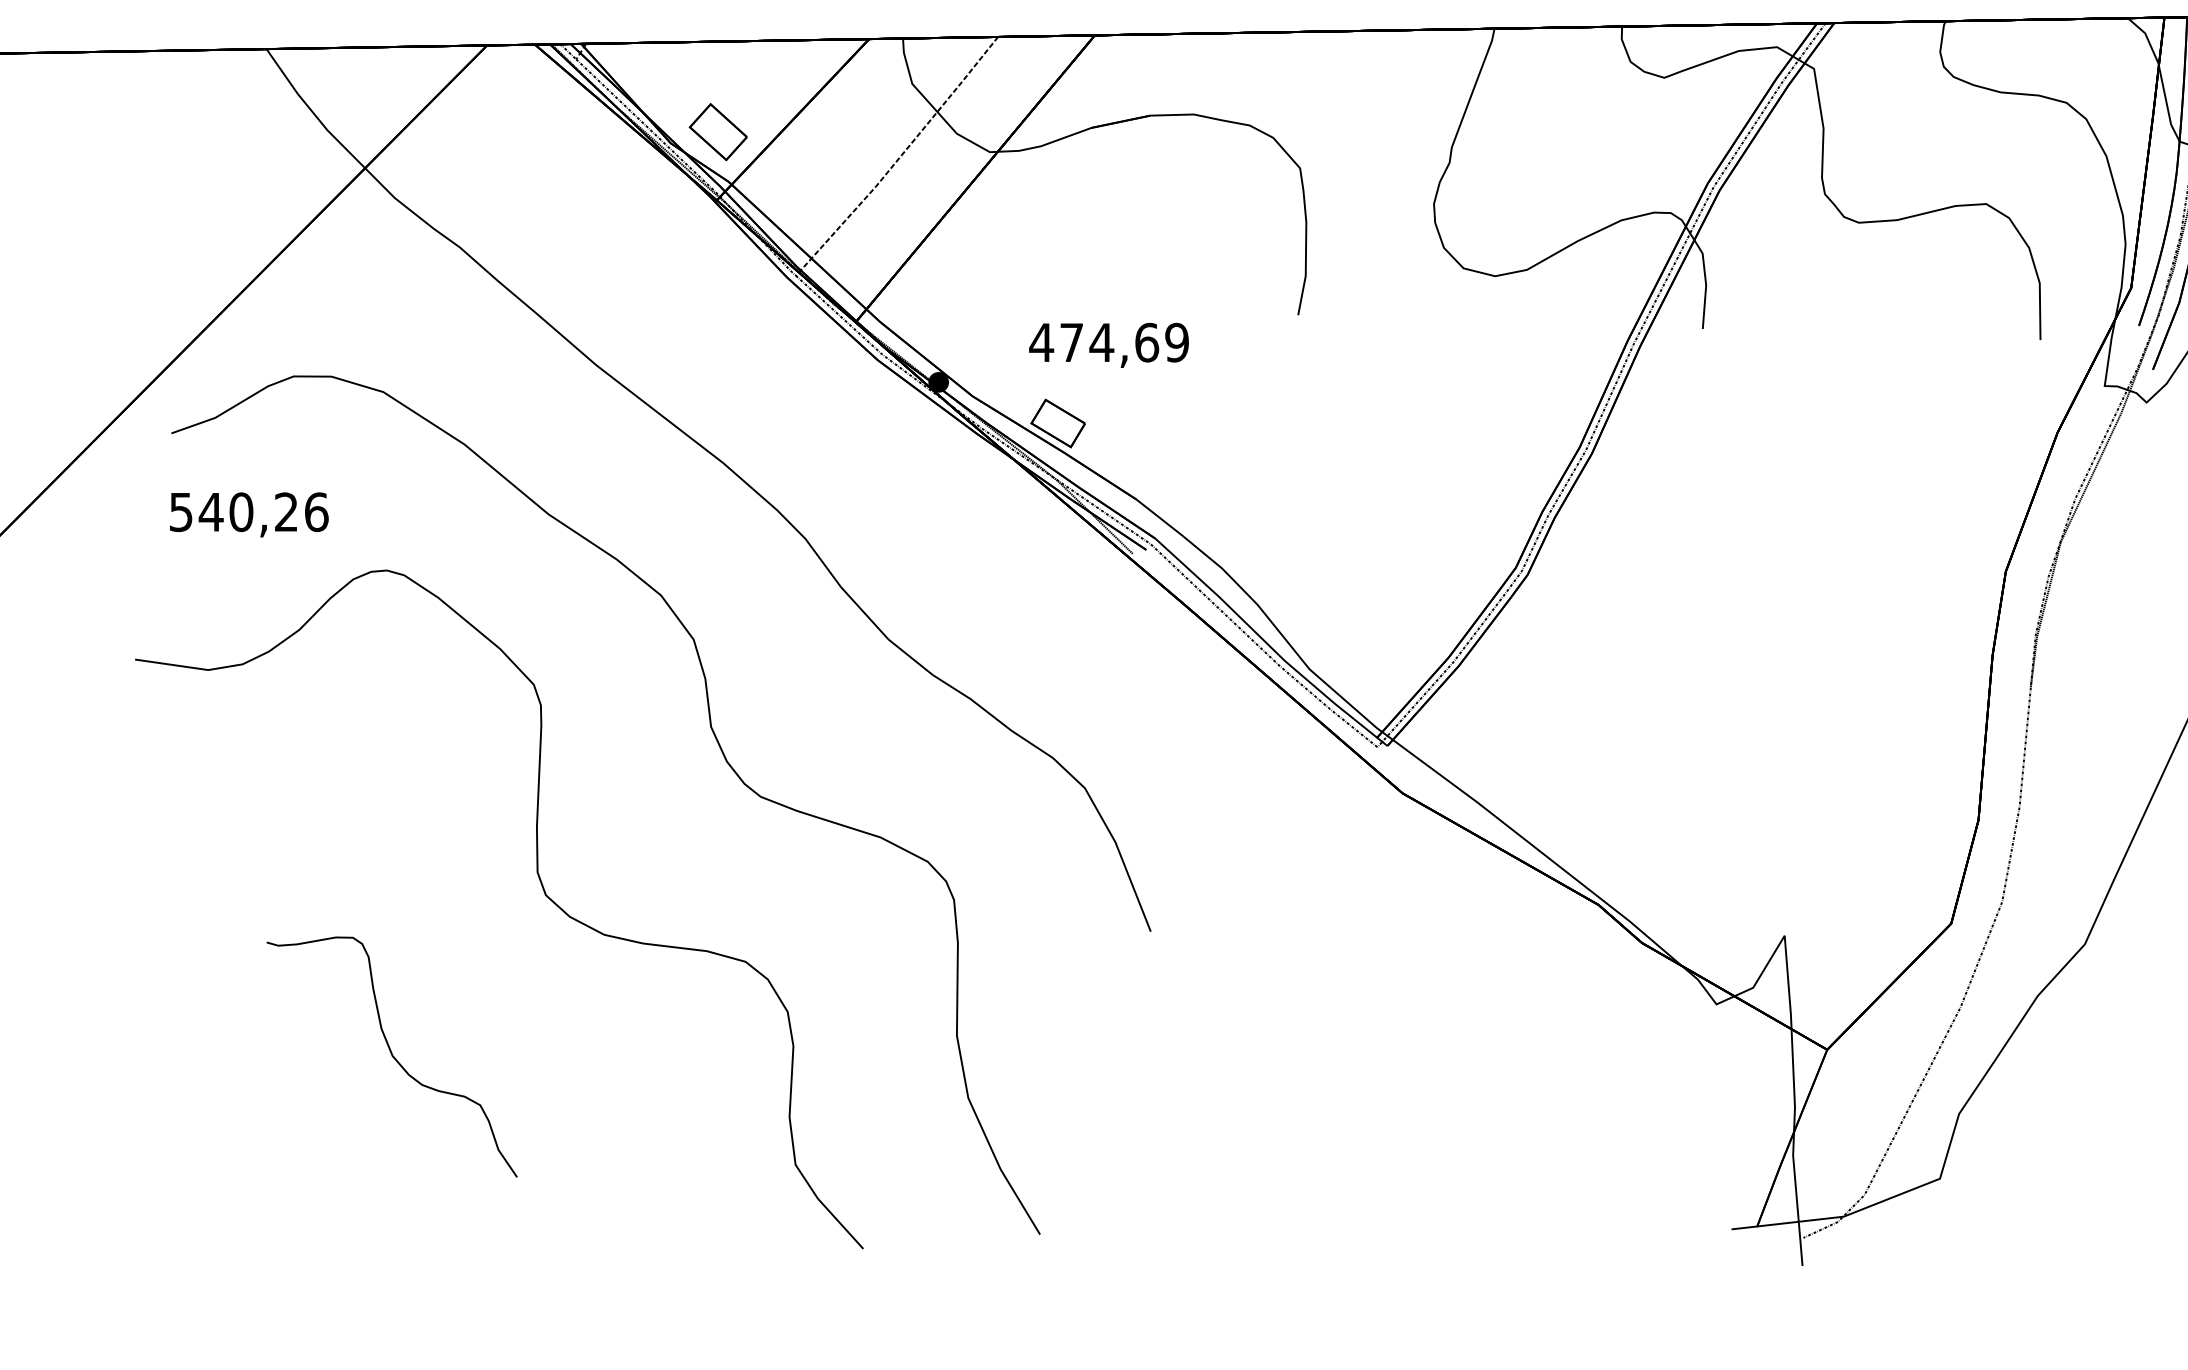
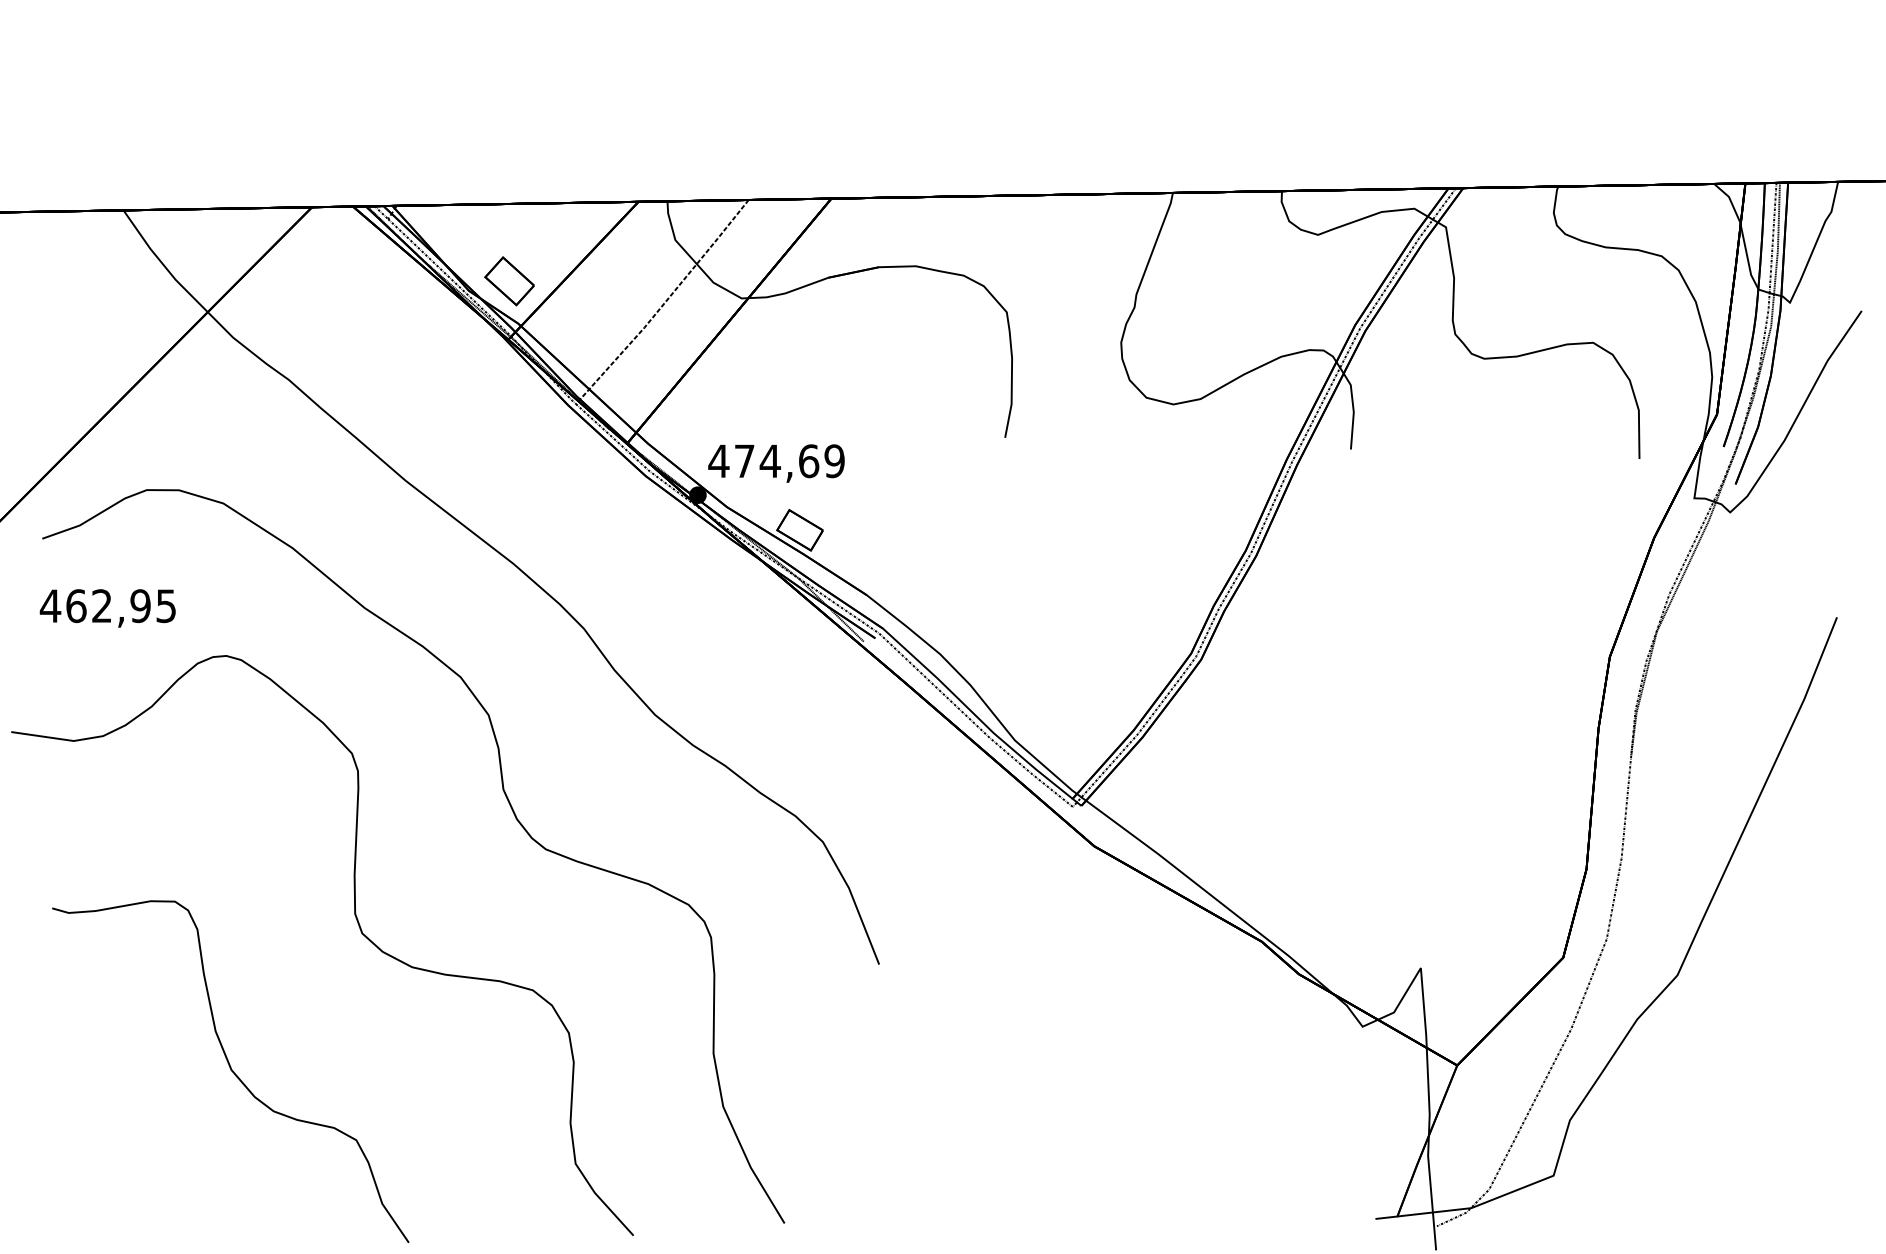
text: (1109, 345) -> (776, 463), moved
text: (247, 512) -> (107, 606), 540,26 -> 462,95
part: (391, 1056) -> (230, 1071), size x1.67

